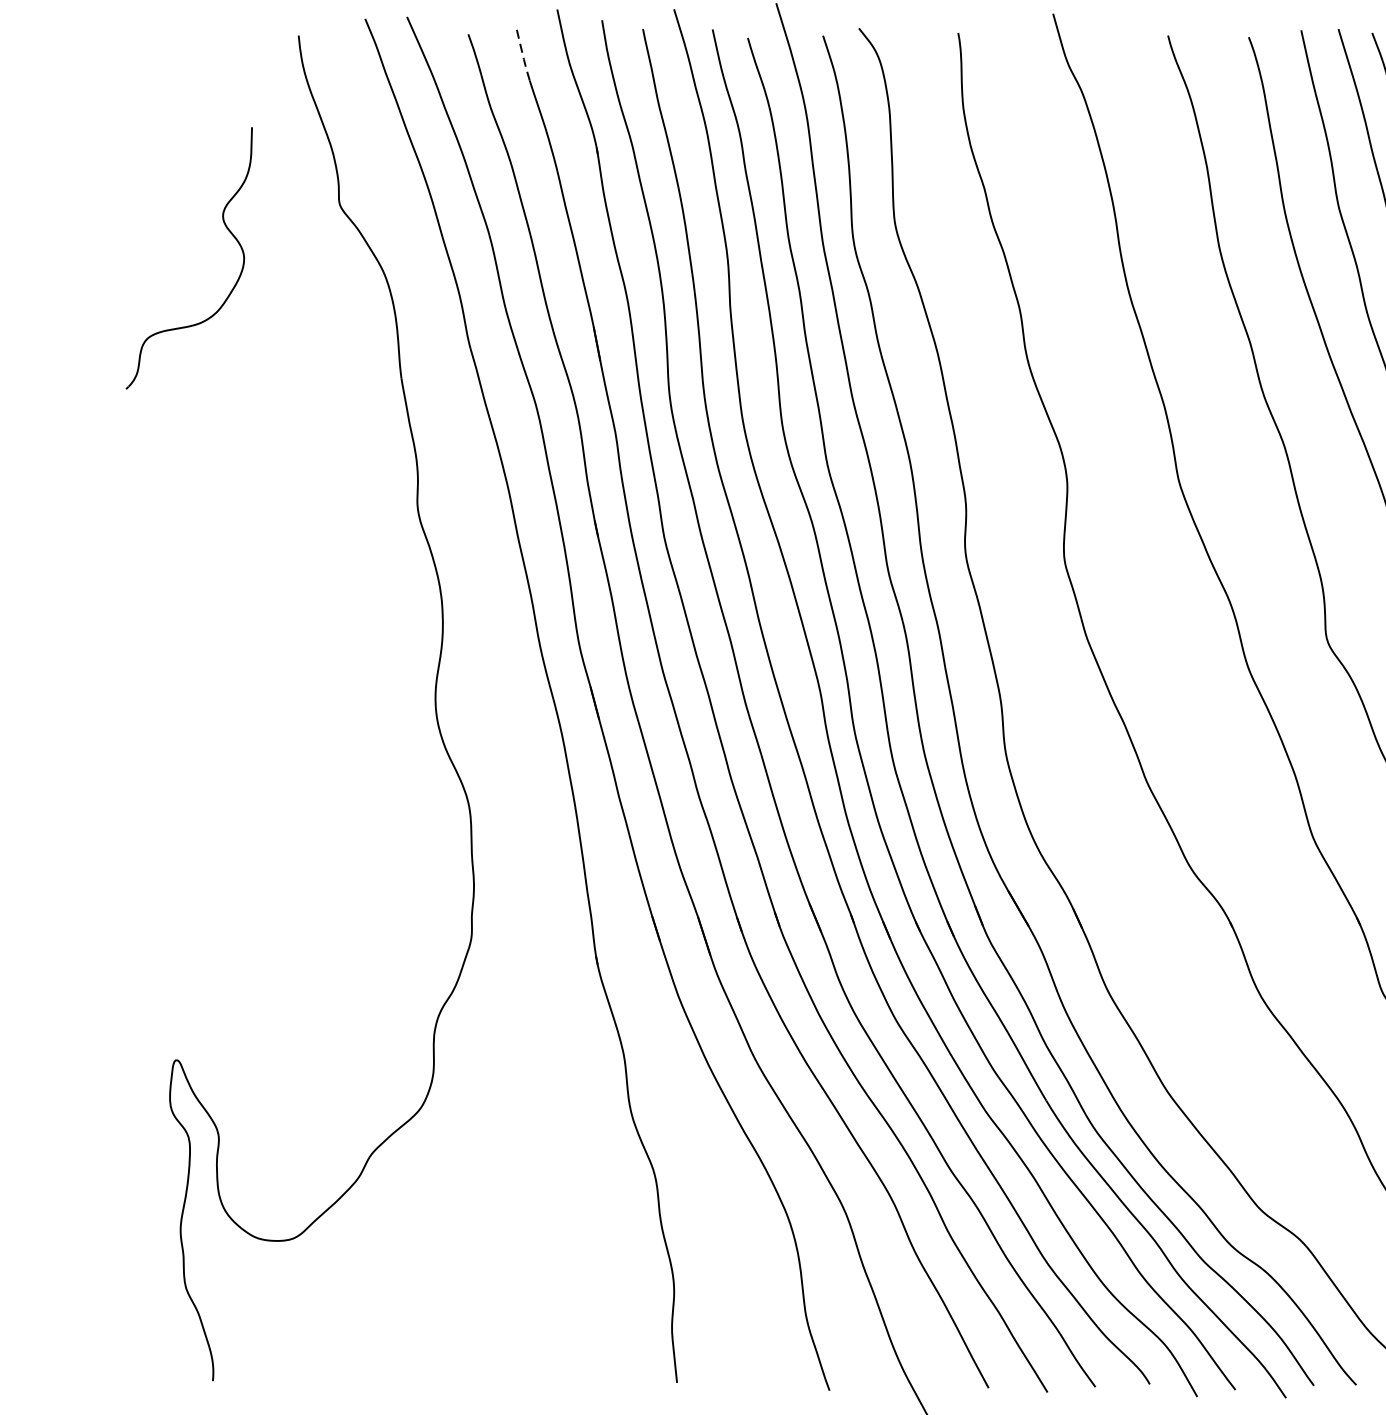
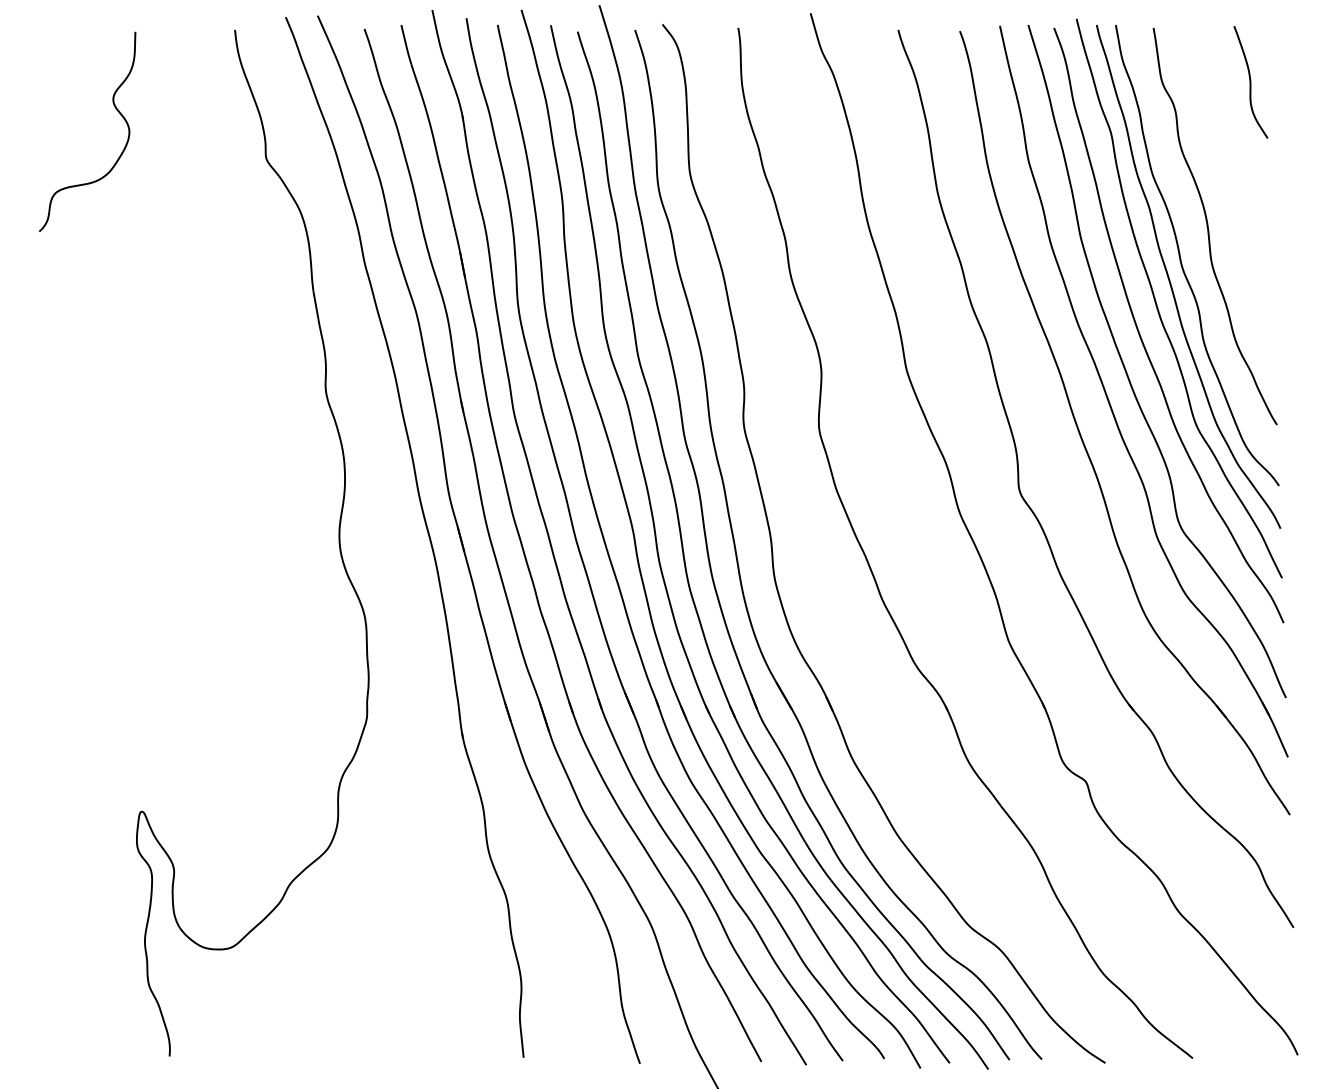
line: (523, 57) -> (406, 46), dashed -> solid
part: (227, 230) -> (116, 110), moved

